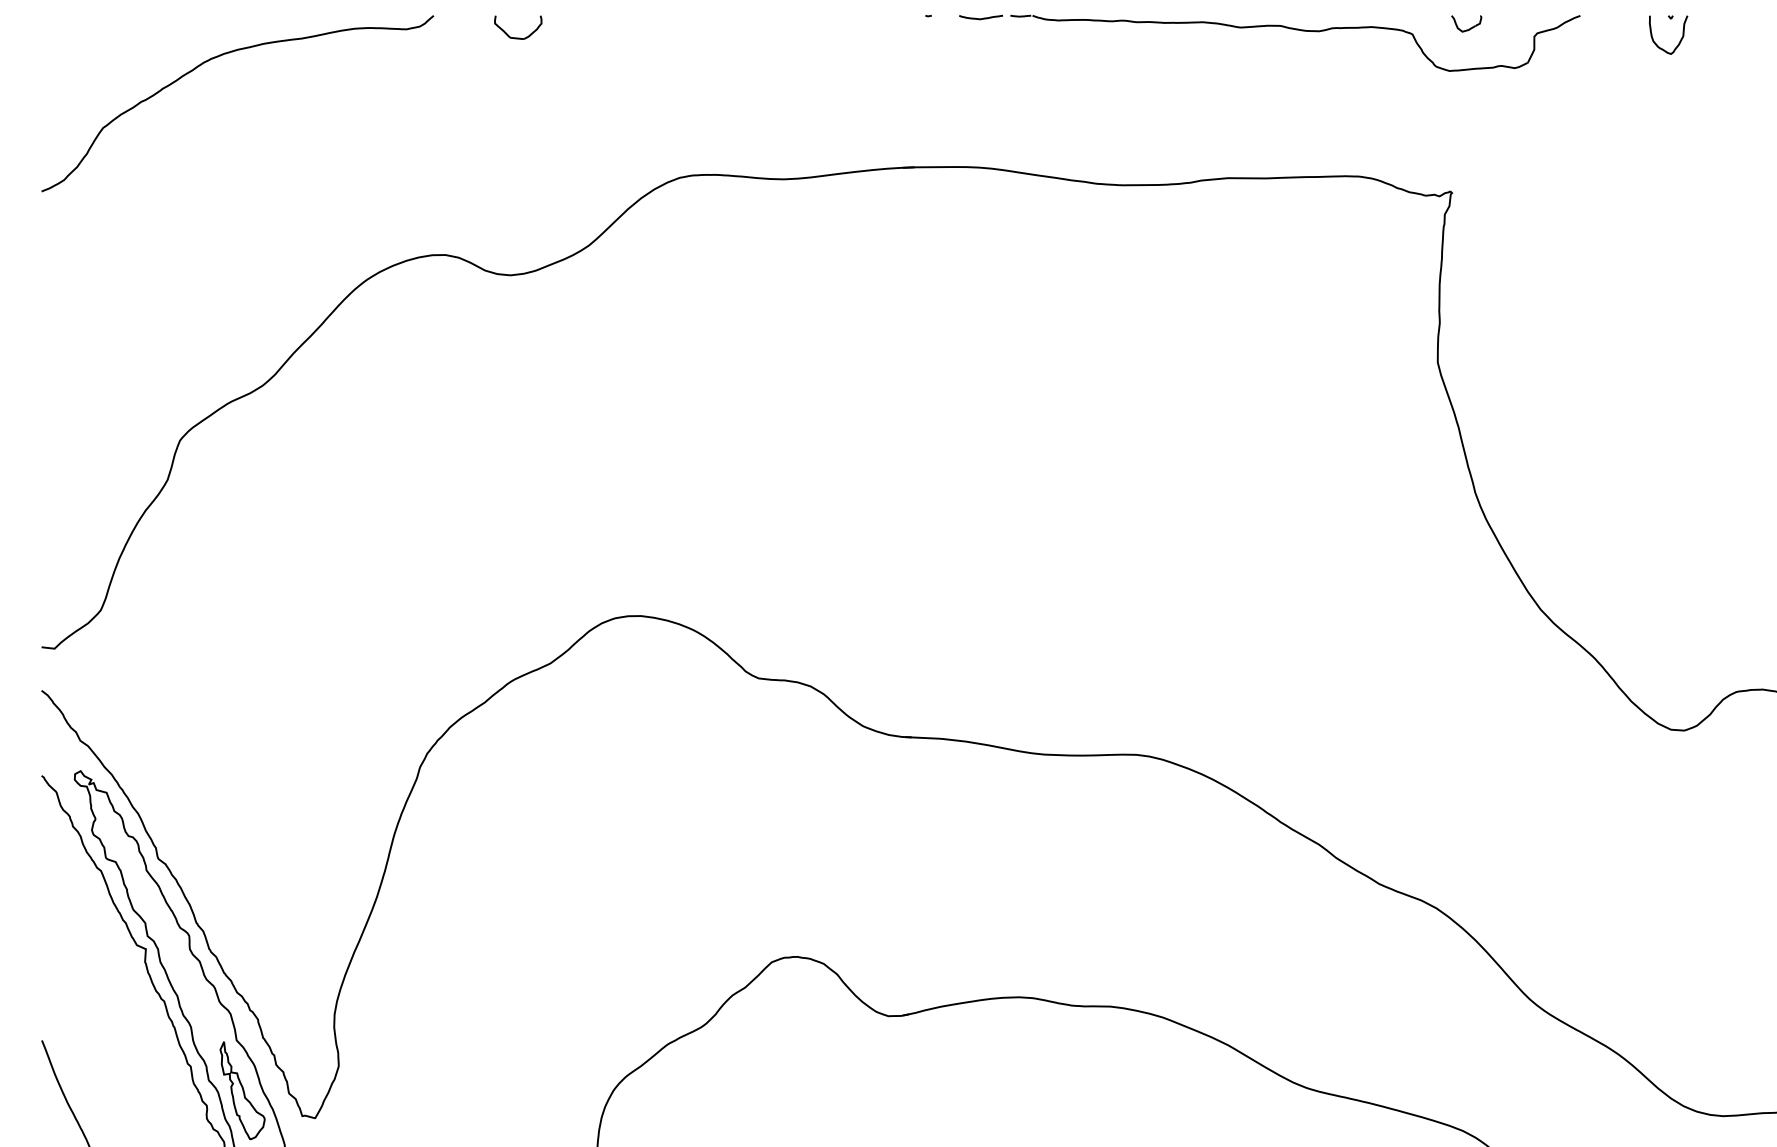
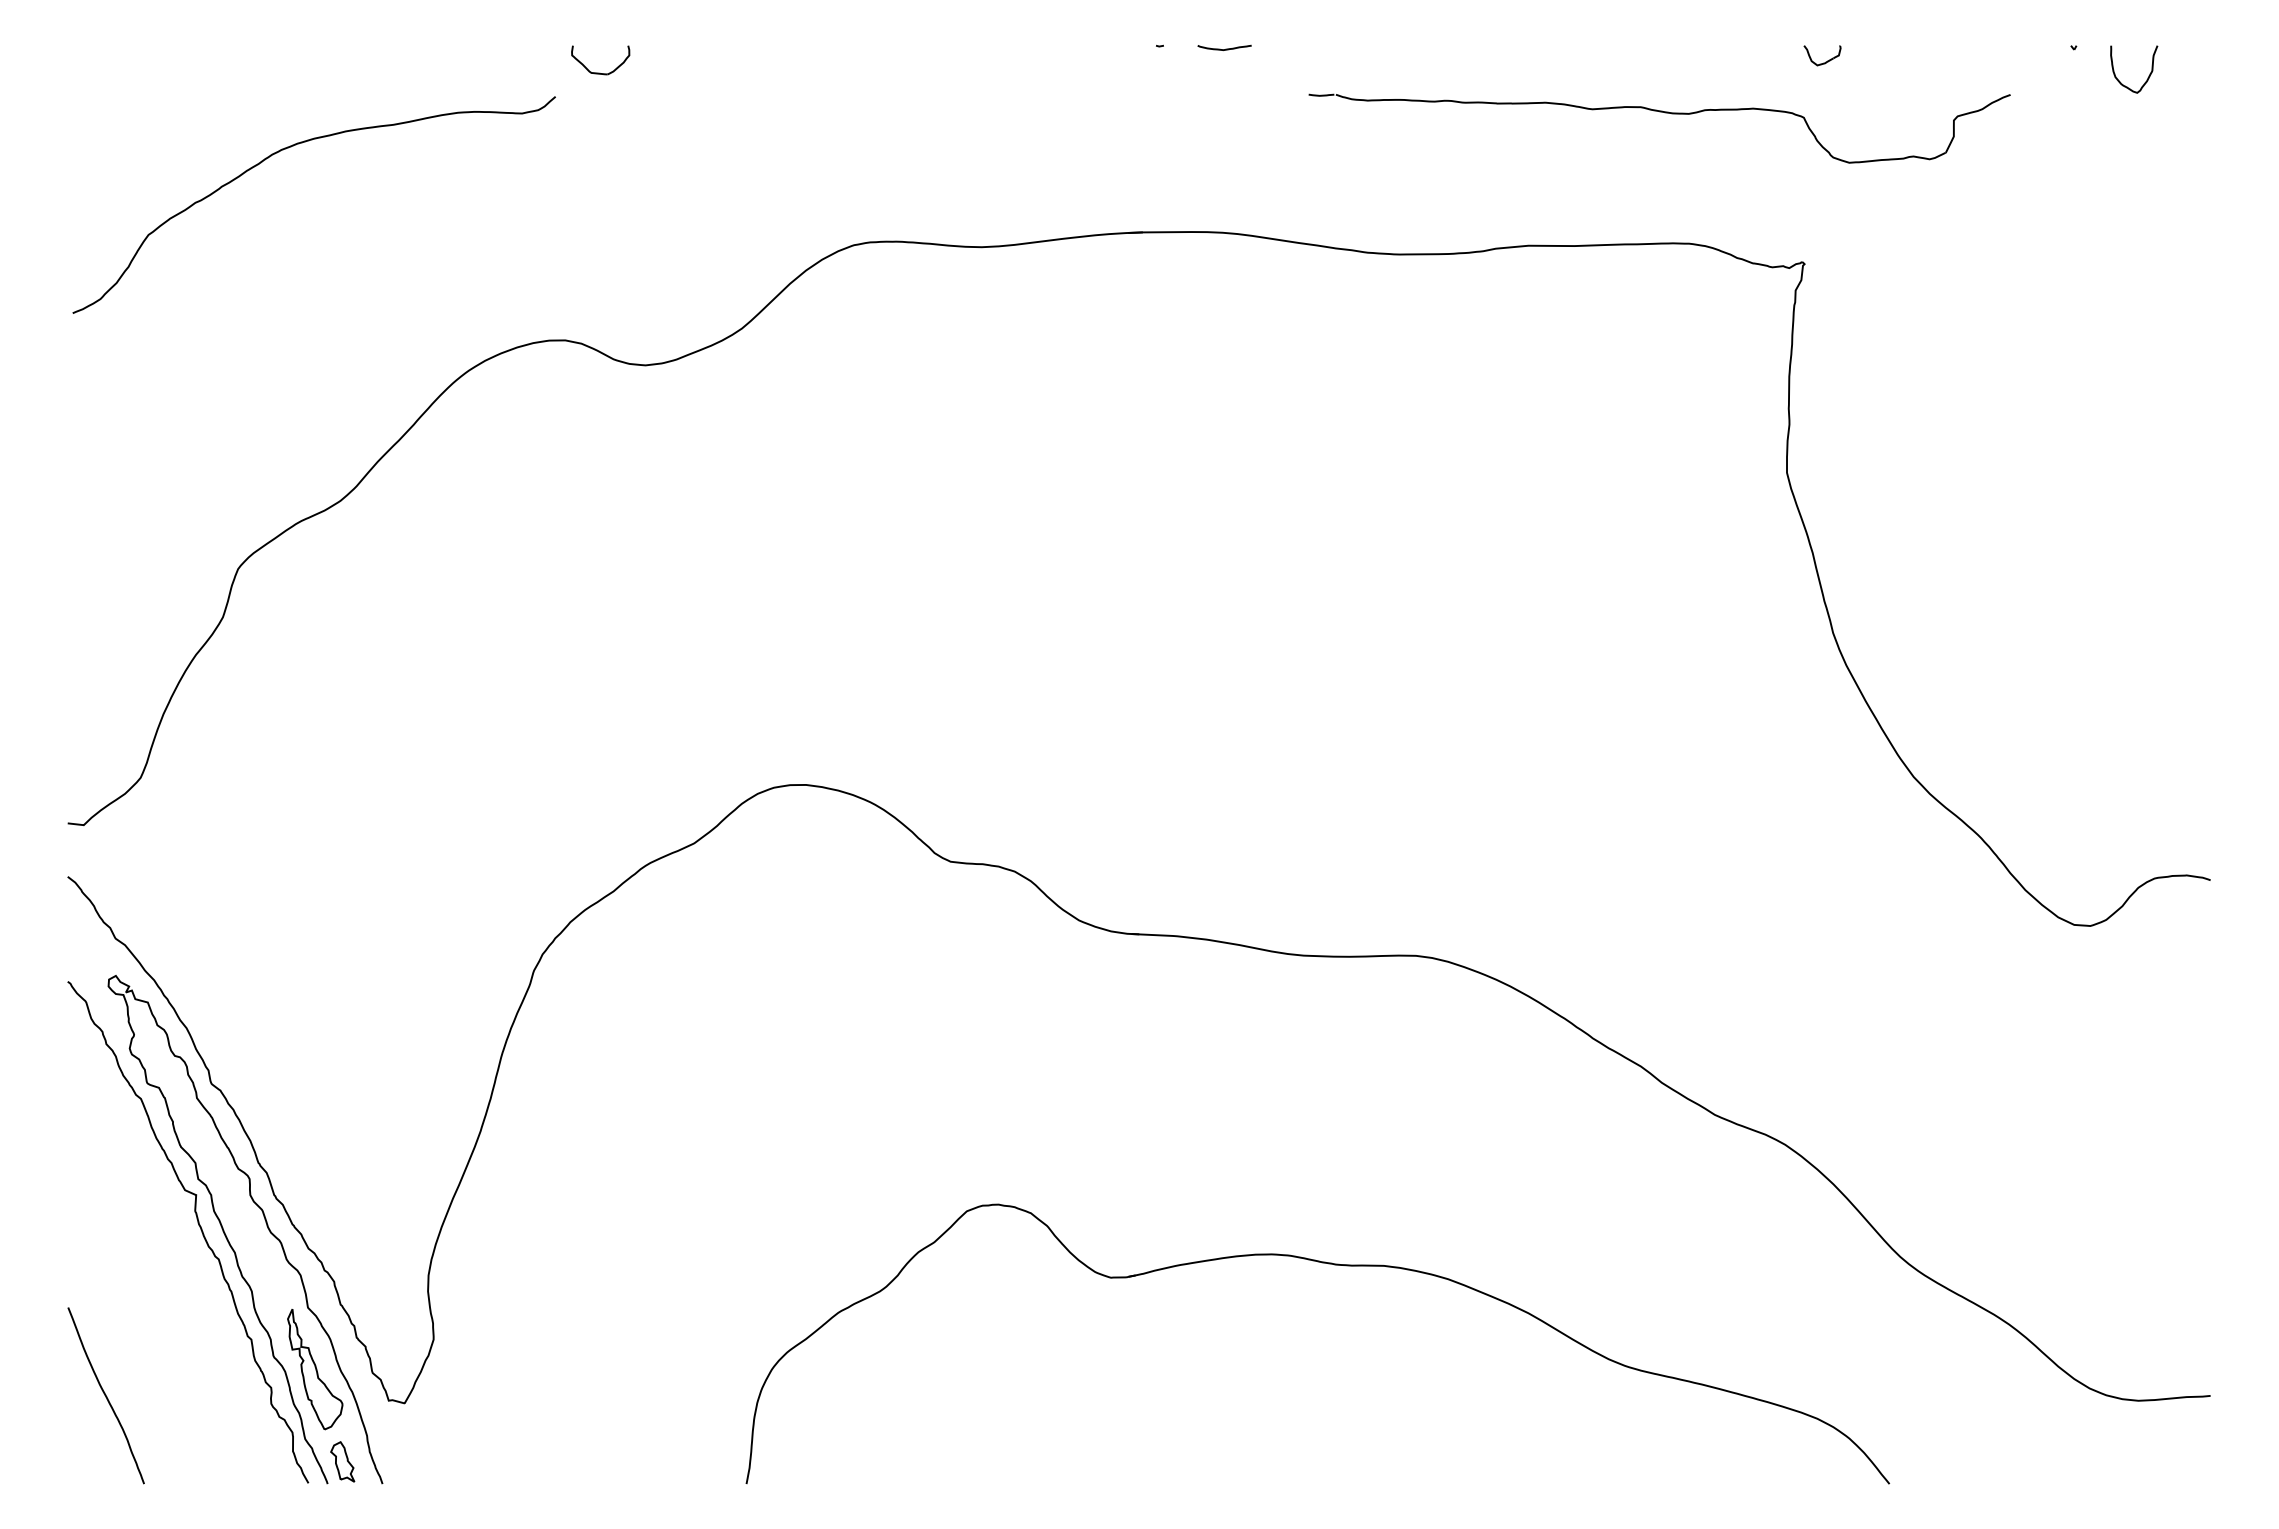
part: (1295, 30) -> (1659, 112), moved
part: (517, 37) -> (599, 72), moved
curve: (1680, 39) -> (2148, 75), moved
curve: (219, 56) -> (291, 147), moved

